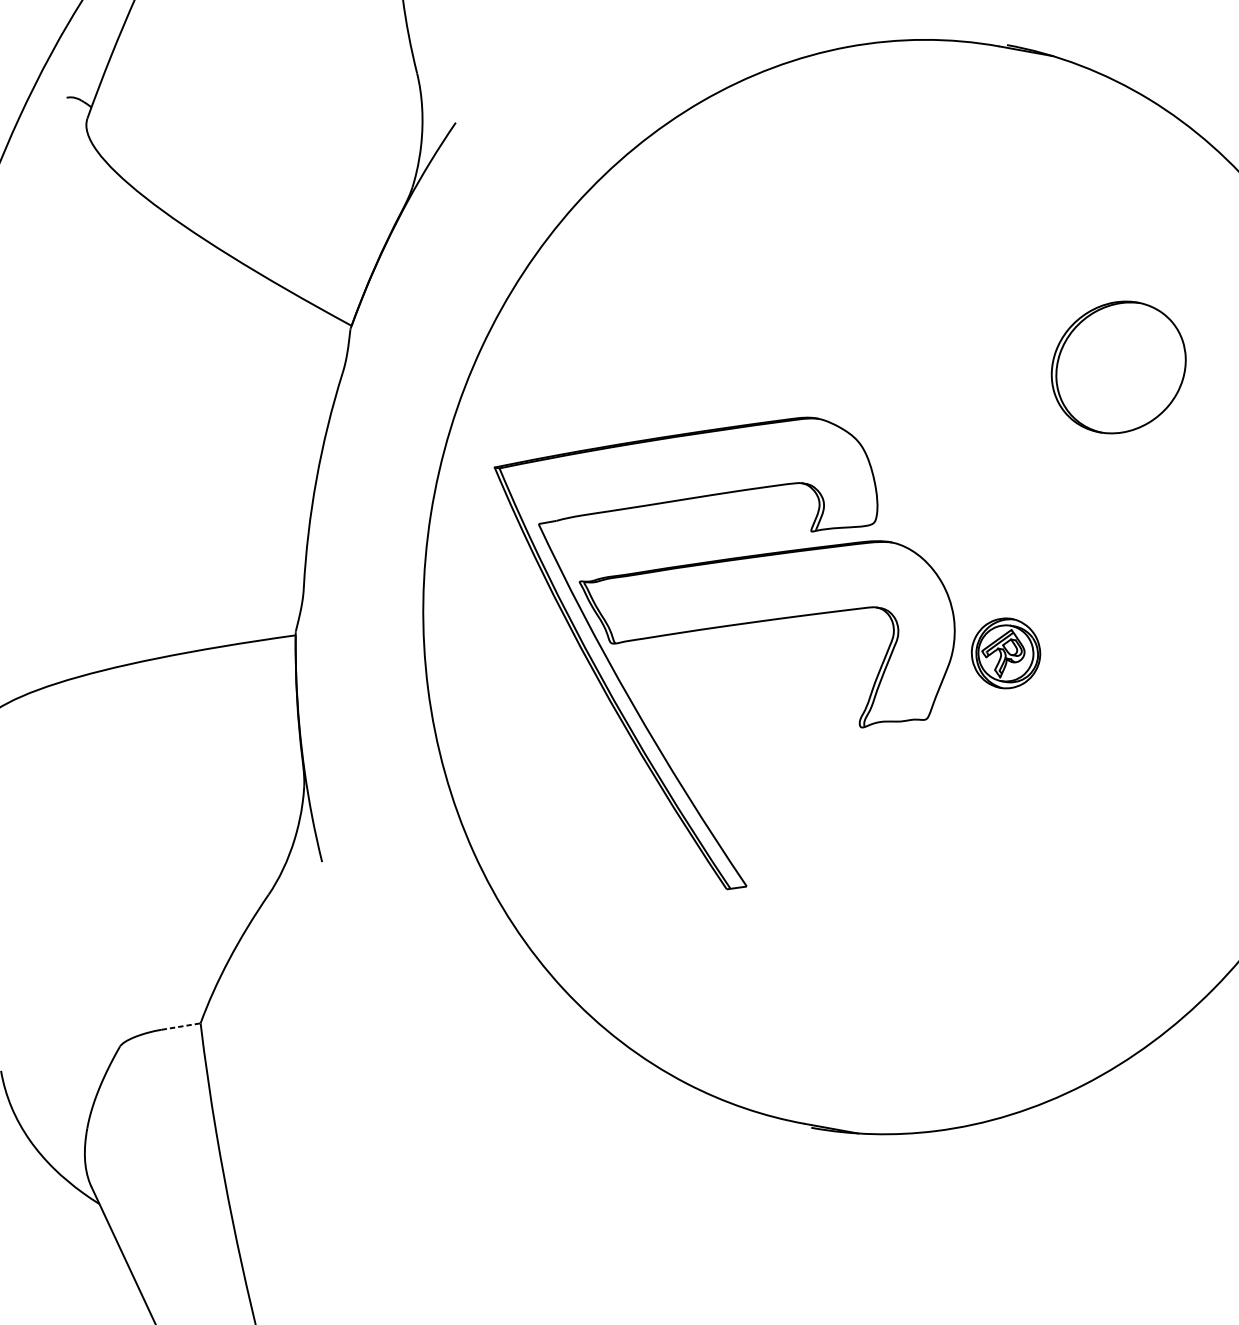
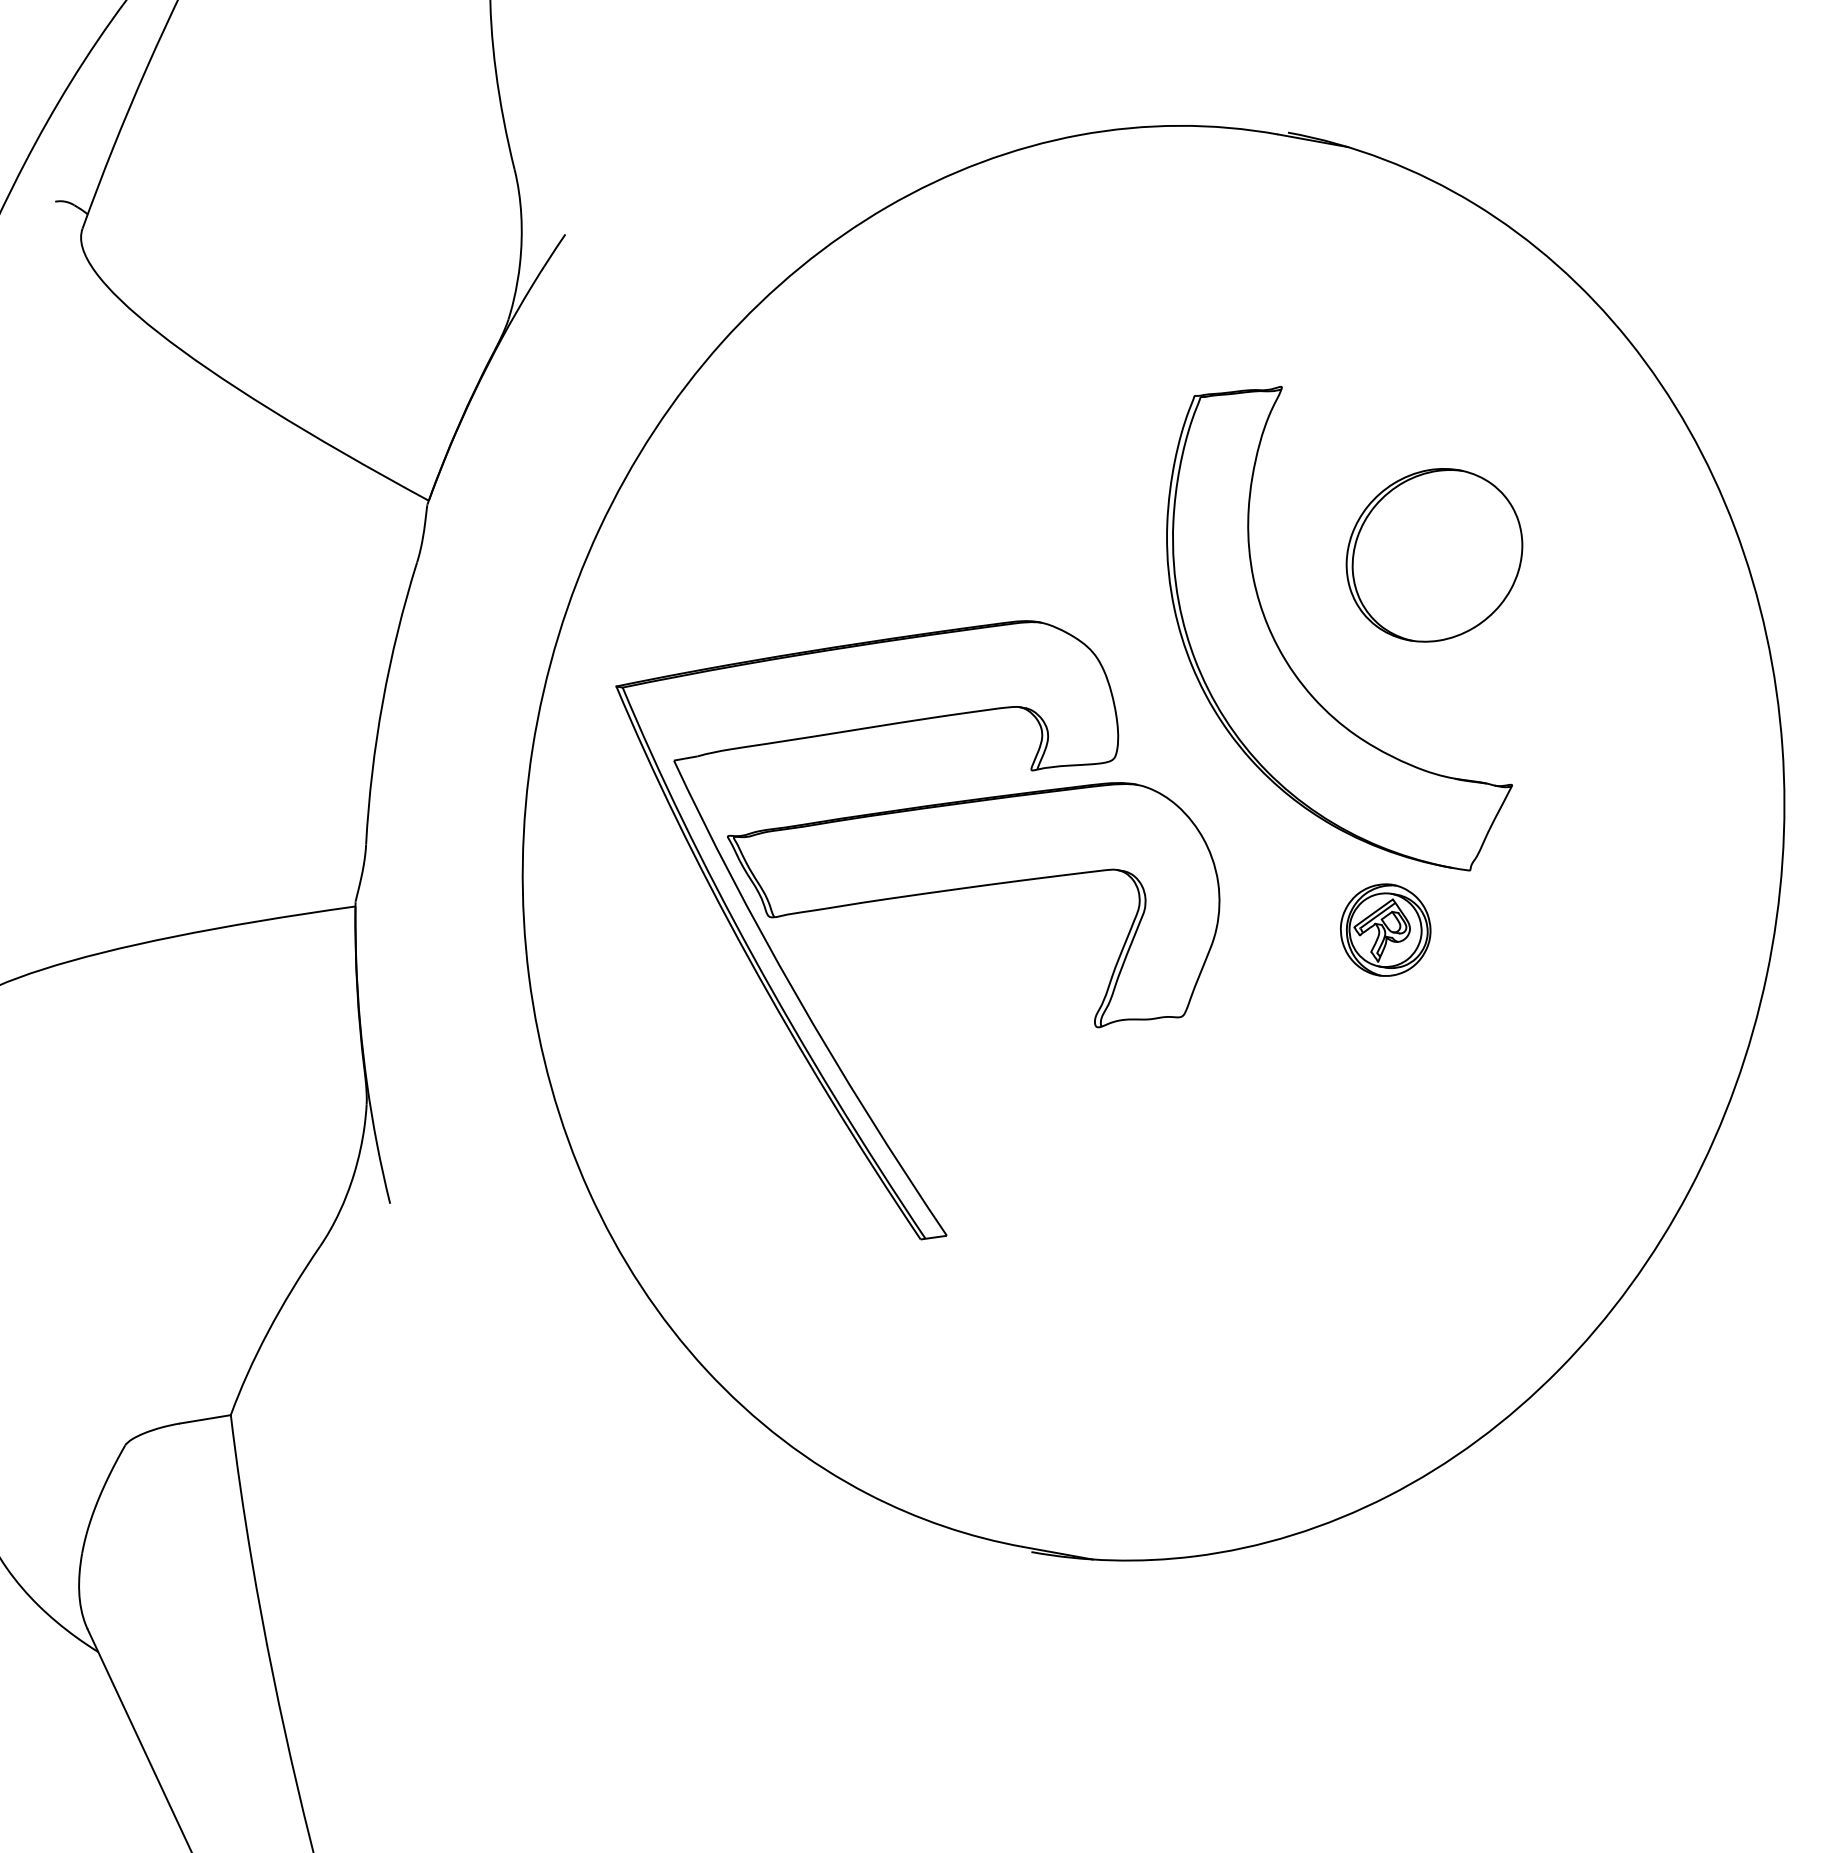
part: (1007, 449) -> (1288, 662), added
part: (1005, 652) -> (1385, 929), moved
line: (181, 1026) -> (205, 1419), dashed -> solid

